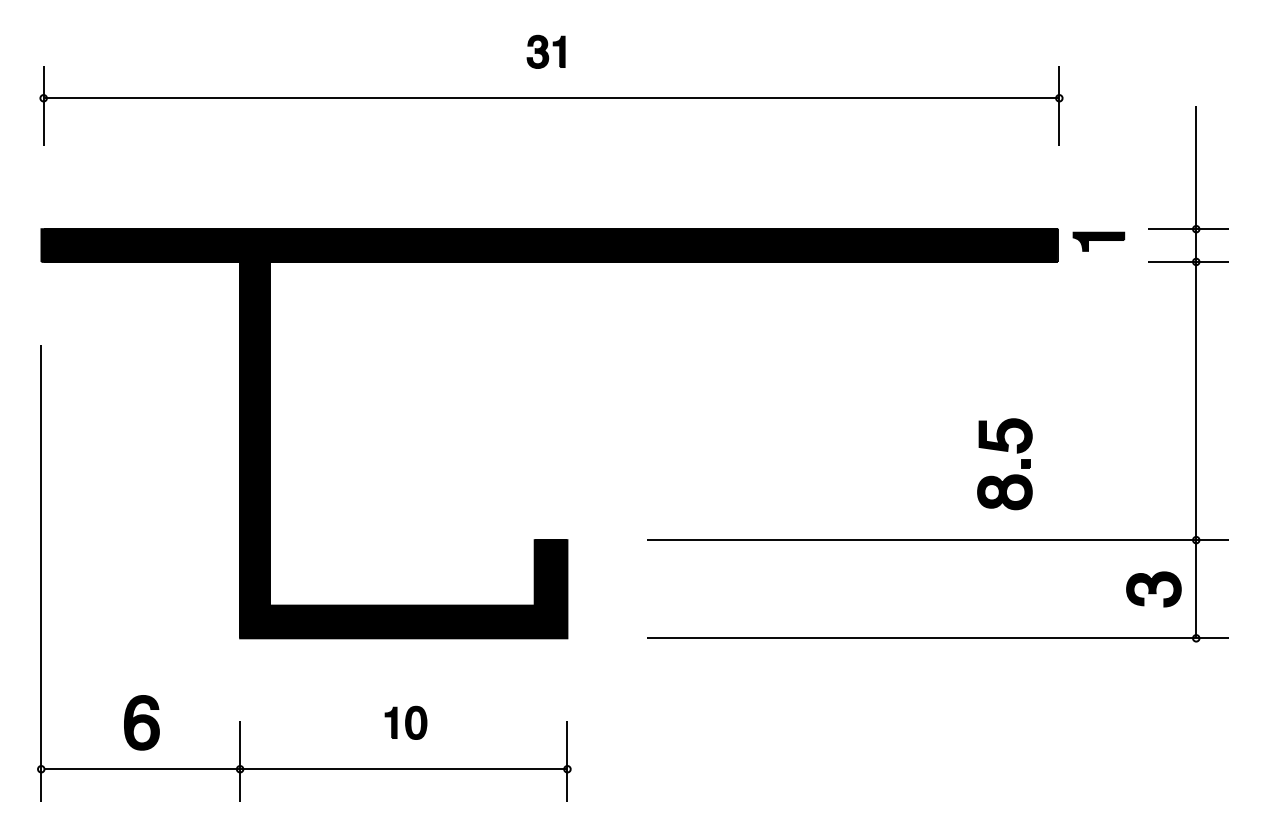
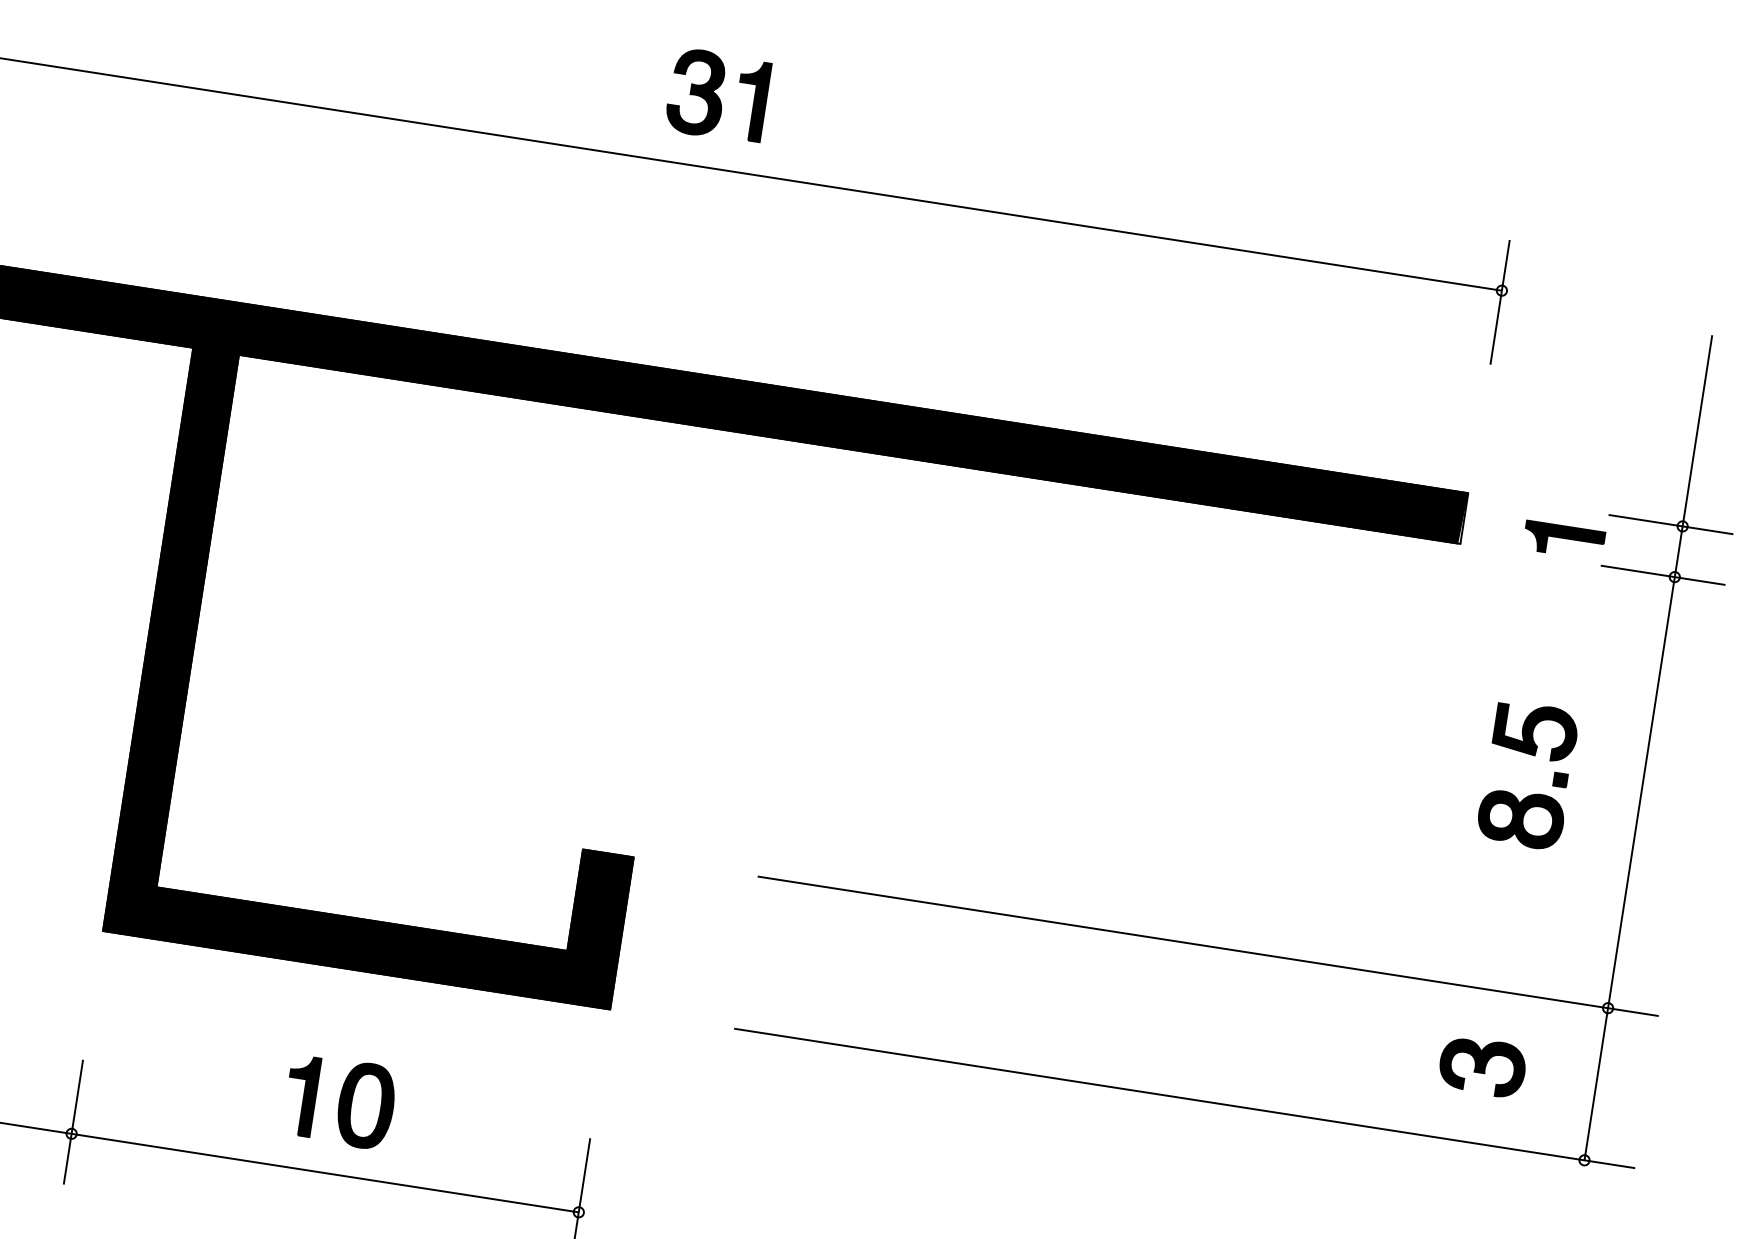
part: (545, 51) -> (716, 94), size x1.67
part: (1098, 241) -> (1563, 540), moved
part: (1008, 475) -> (1530, 793), moved
part: (1153, 589) -> (1481, 1066), moved
part: (405, 722) -> (339, 1101), size x1.67

